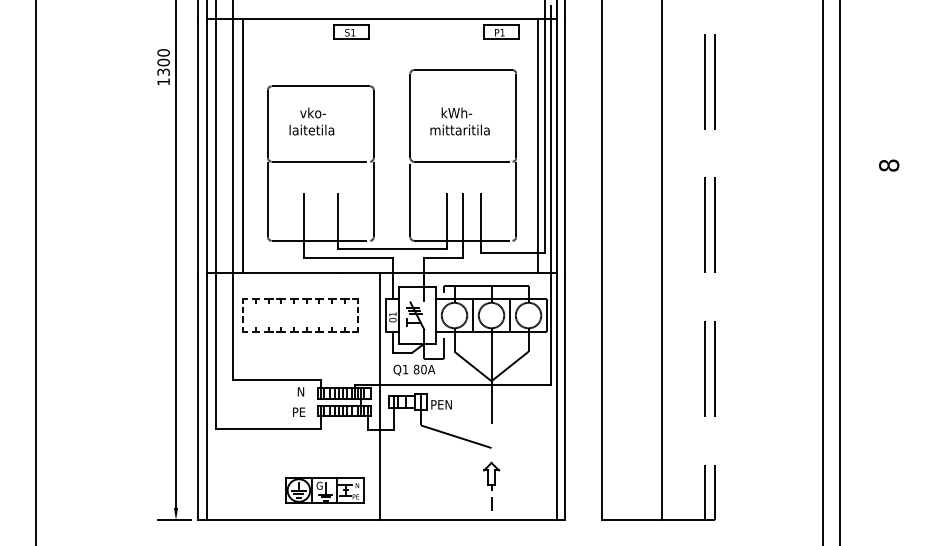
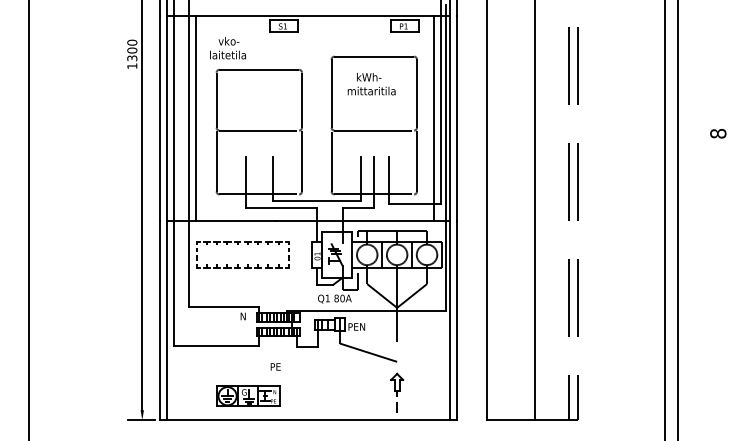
text: (311, 121) -> (227, 48), moved
text: (459, 121) -> (371, 84), moved
line: (379, 396) -> (306, 320), removed
text: (298, 411) -> (275, 366), moved
part: (324, 489) -> (248, 395), moved

